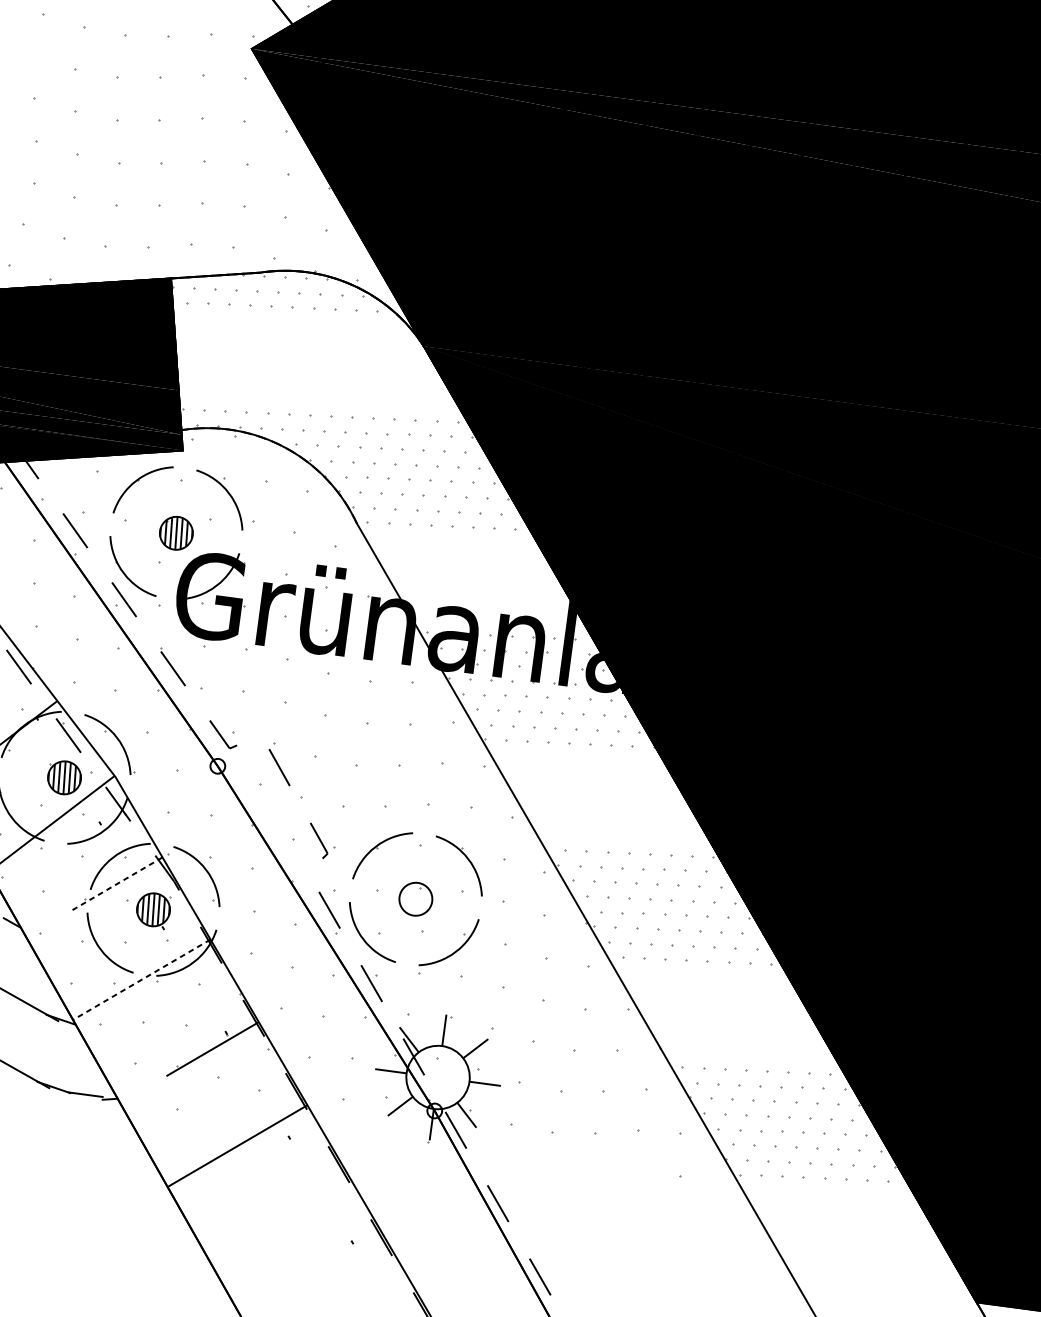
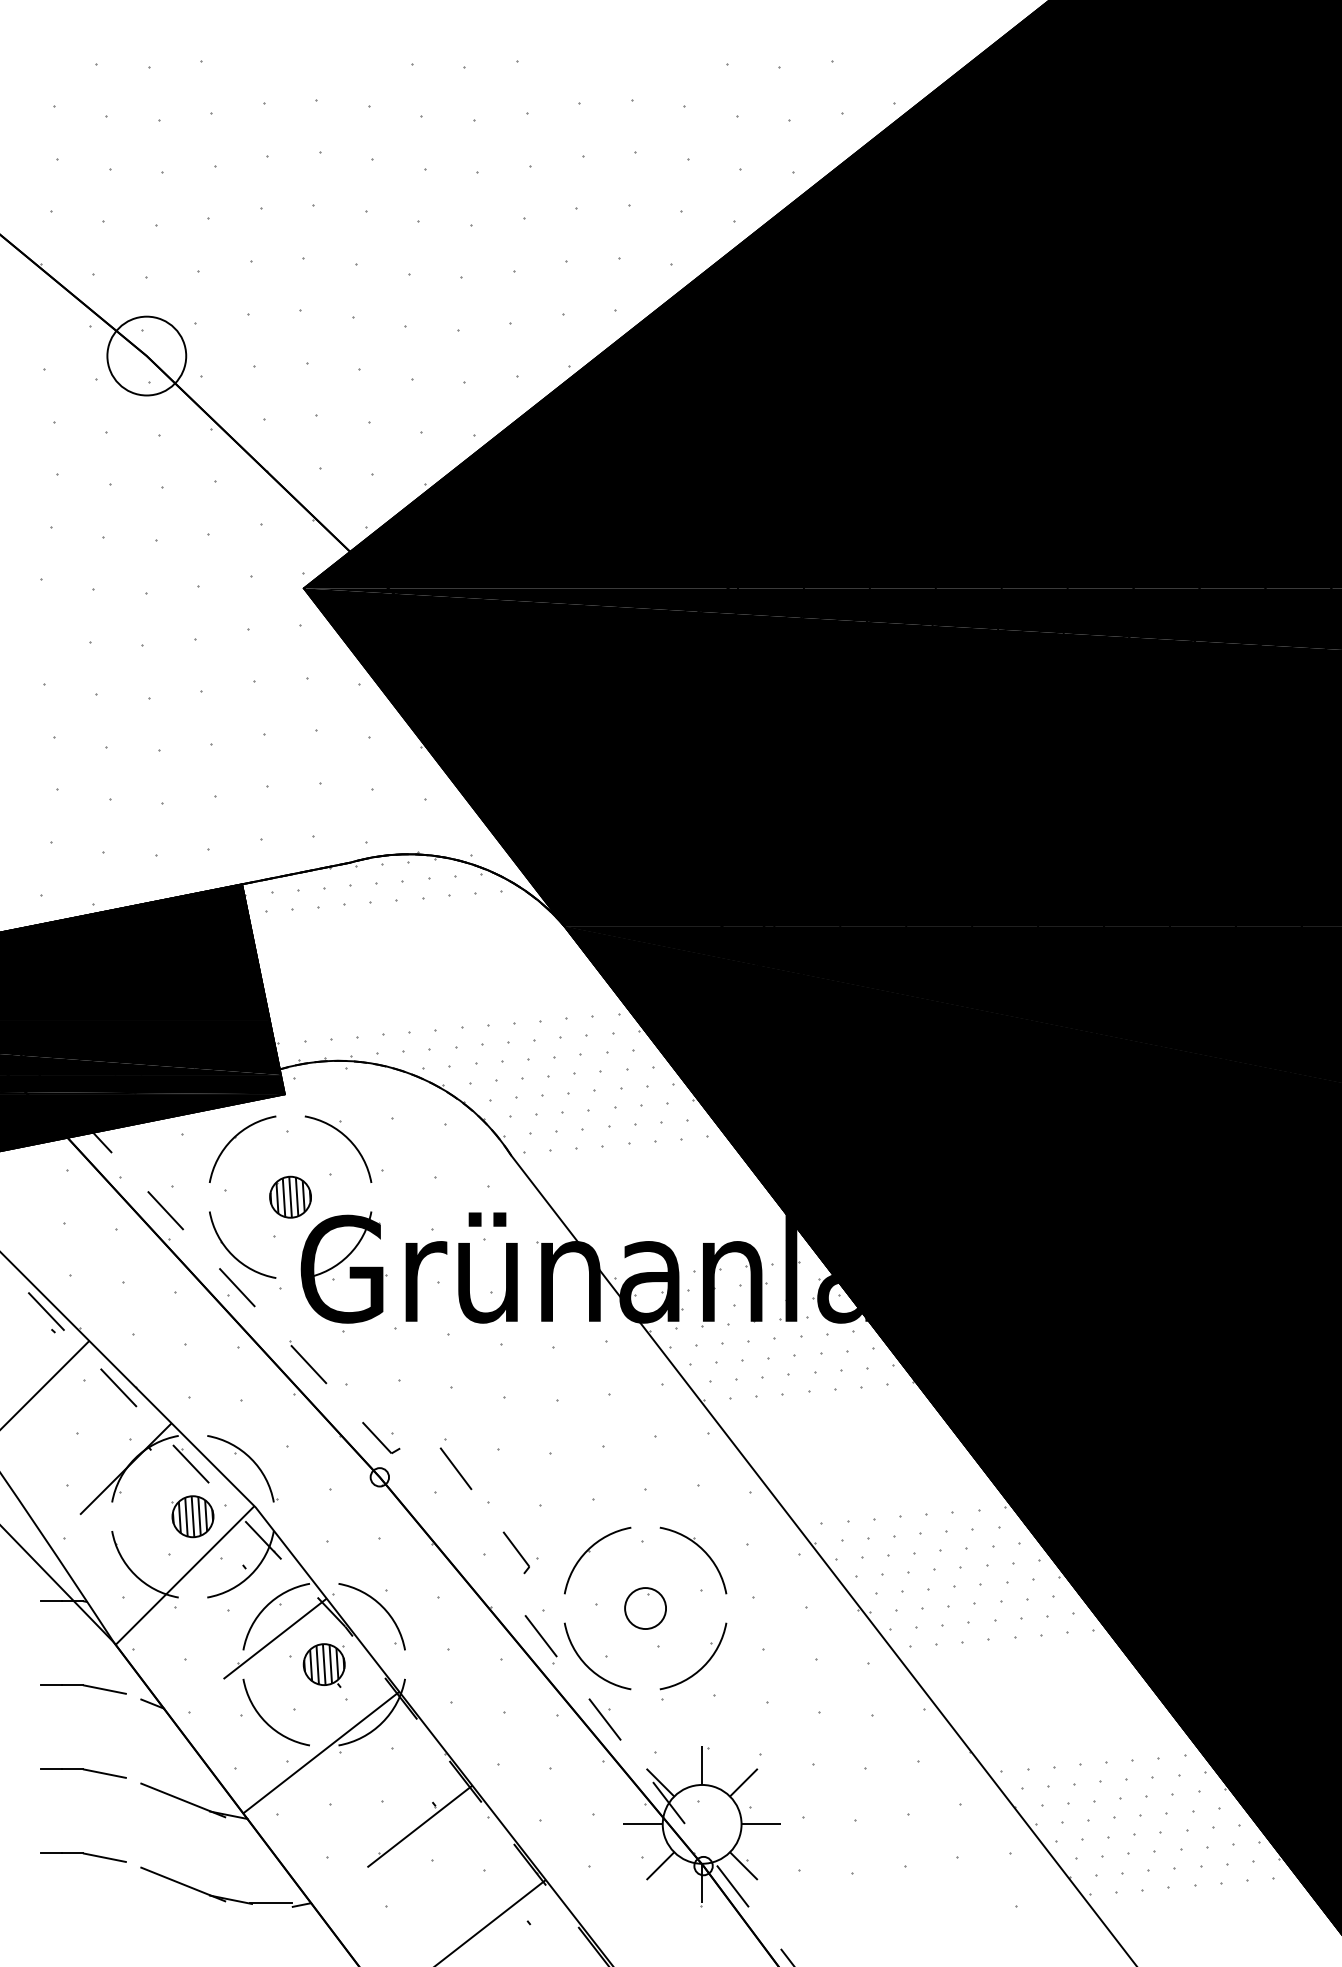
line: (116, 884) -> (274, 1639), dashed -> solid
line: (141, 979) -> (321, 1752), dashed -> solid

